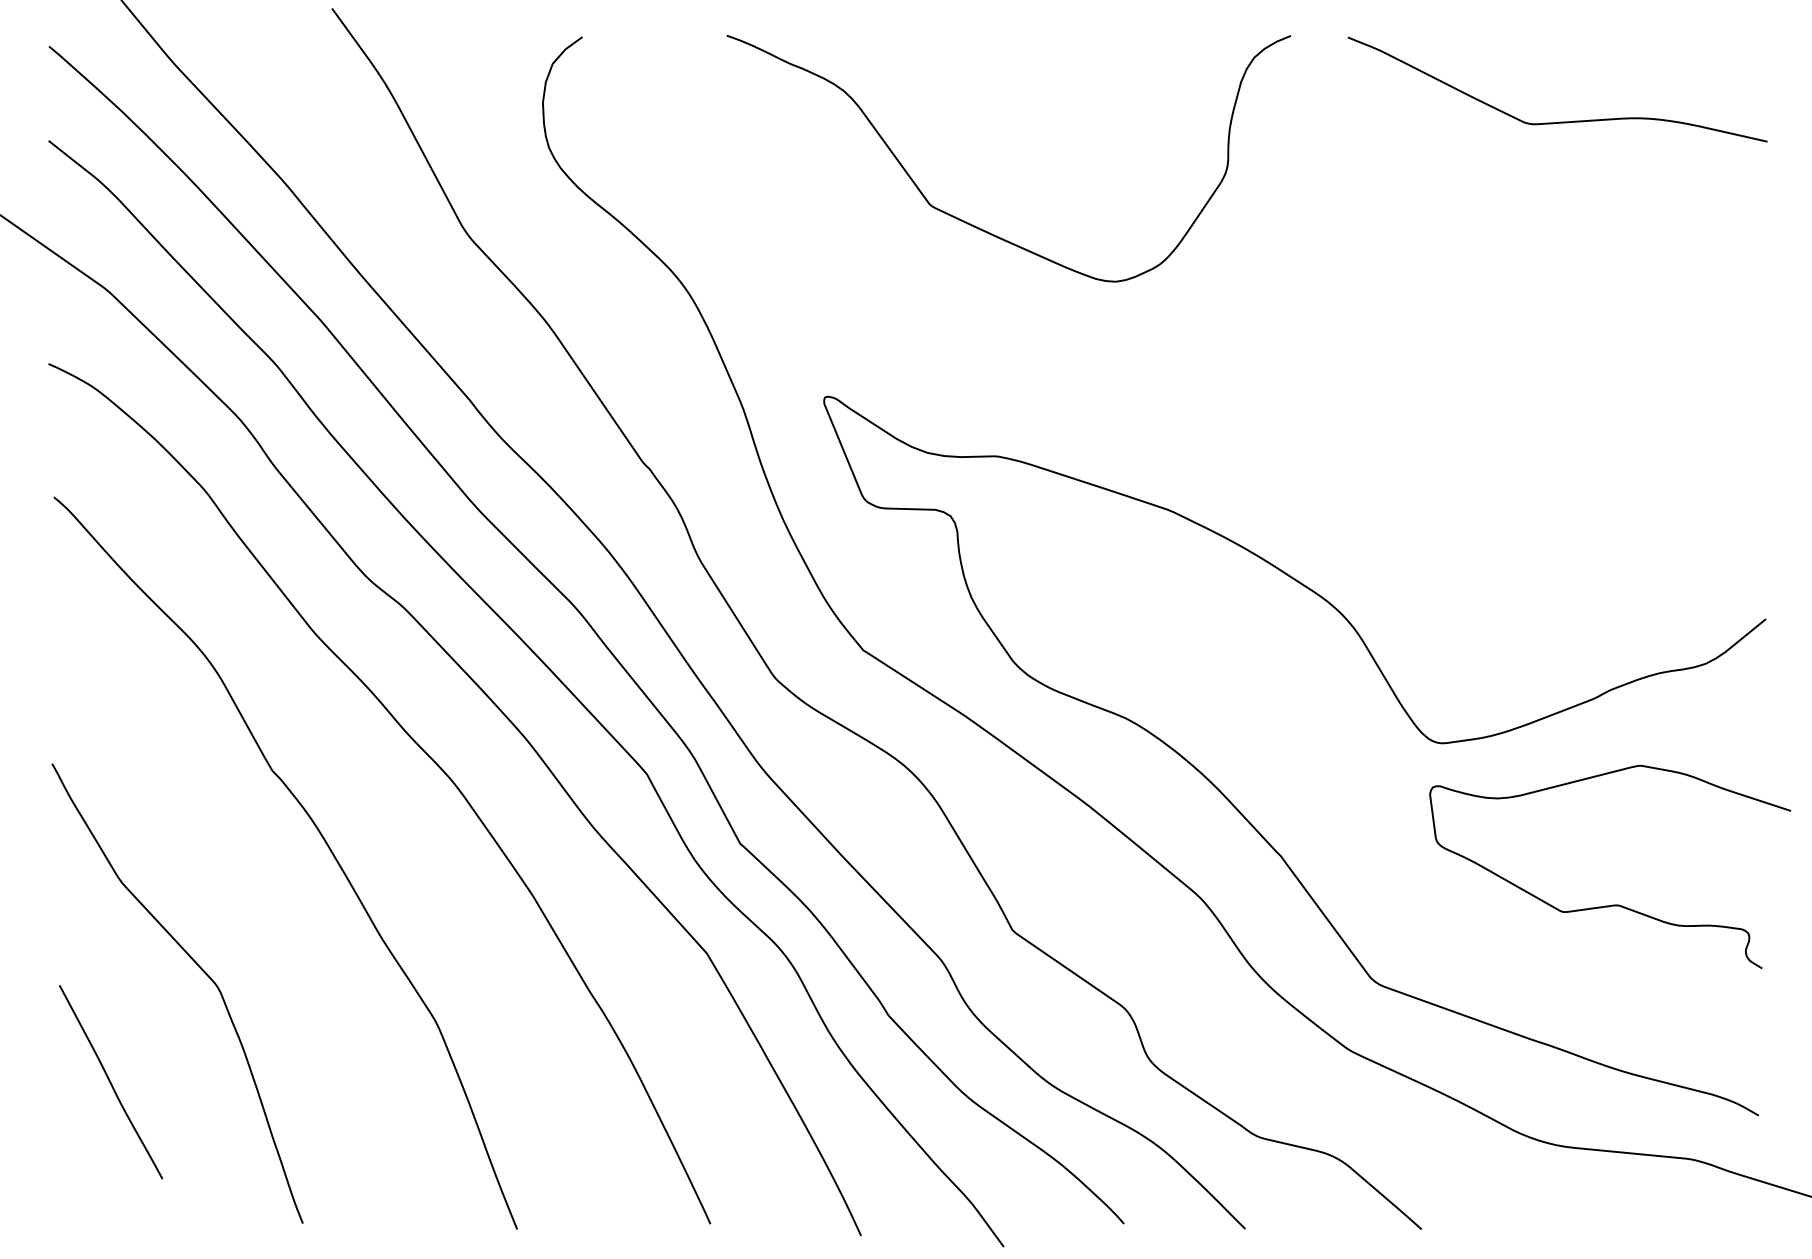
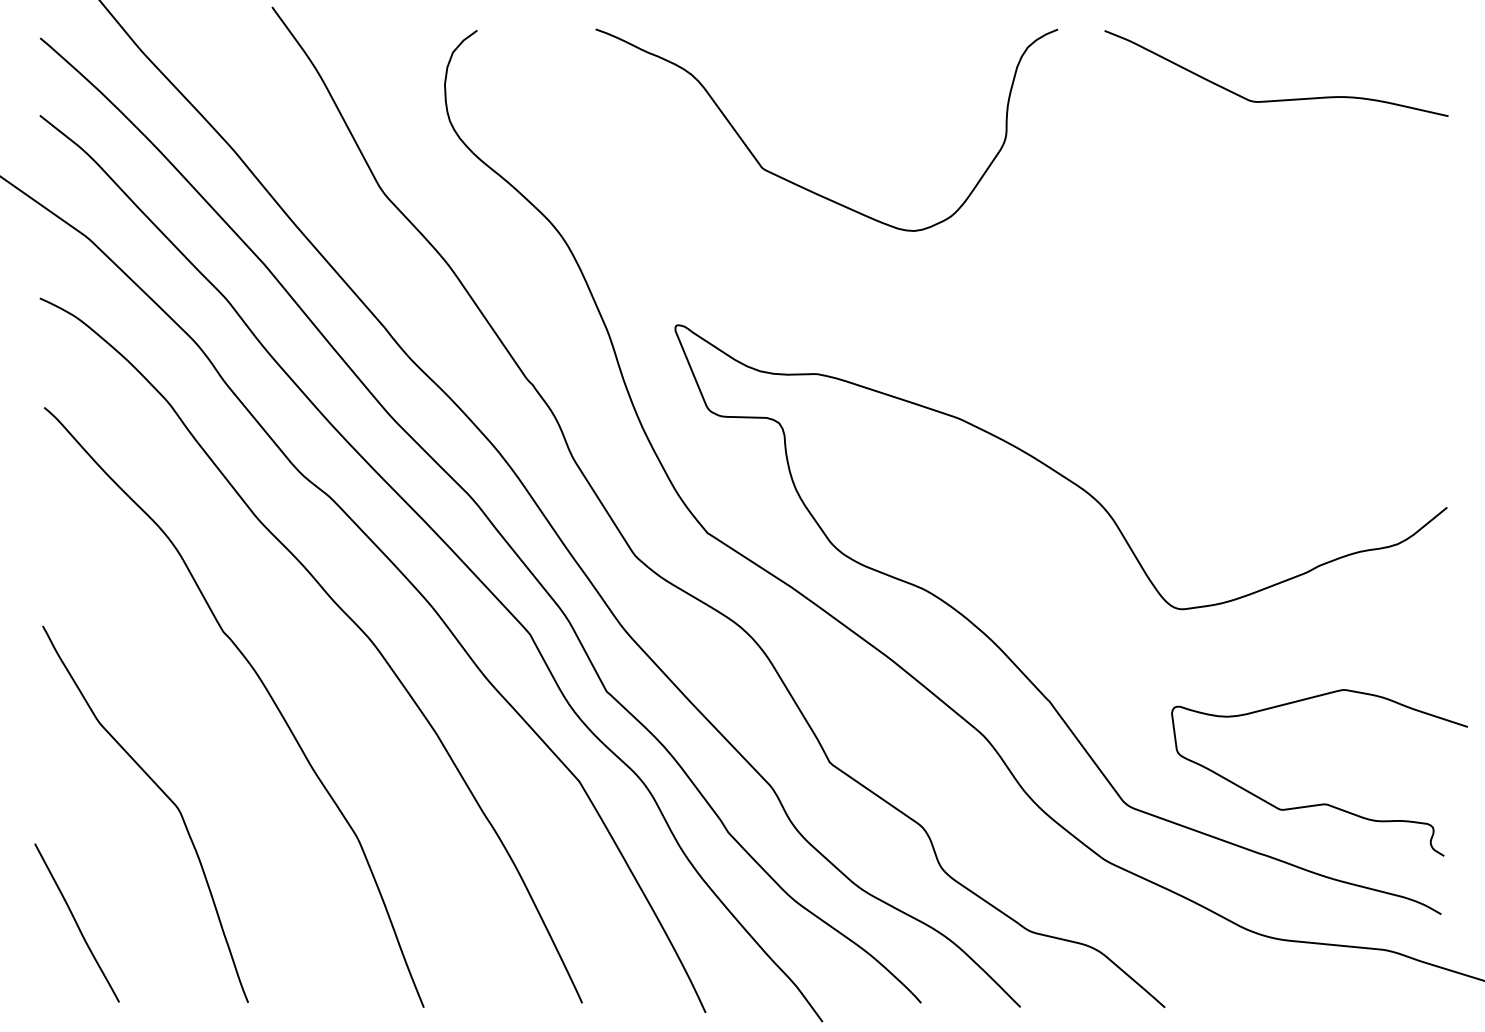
curve: (1612, 904) -> (1321, 803), moved
curve: (111, 1082) -> (77, 923), moved

